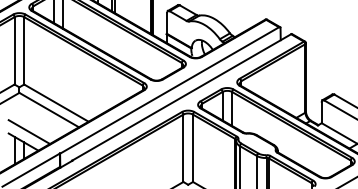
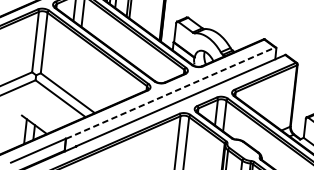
line: (170, 90) -> (171, 93), solid -> dashed
line: (29, 131) -> (40, 115), removed

